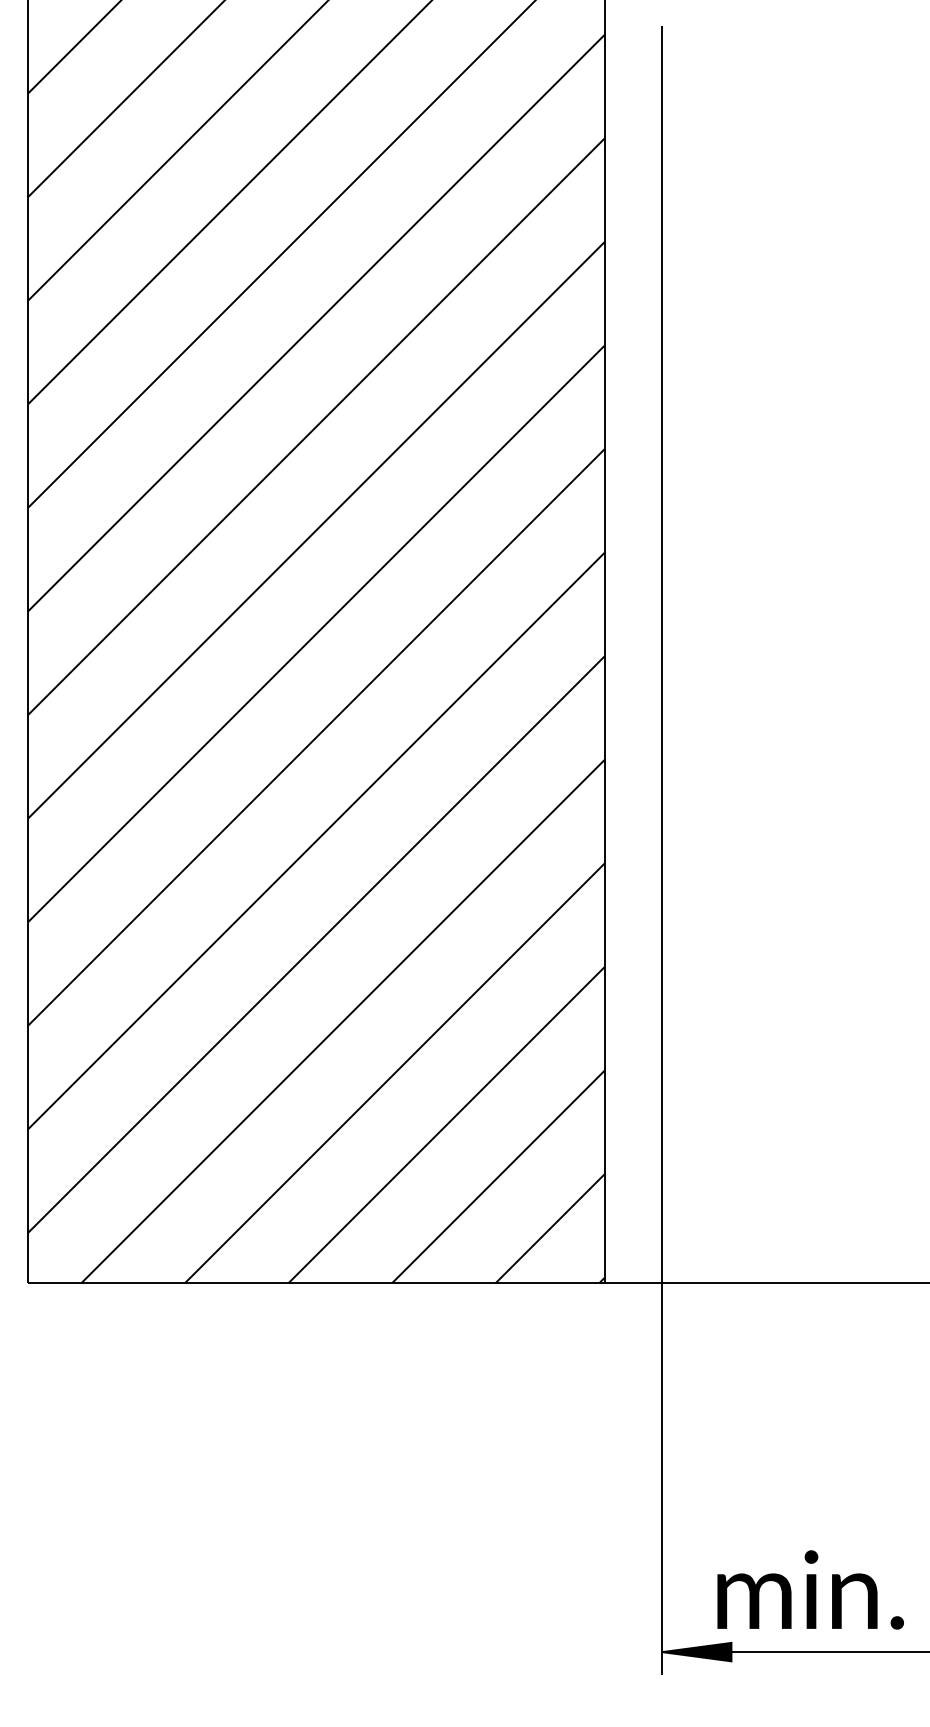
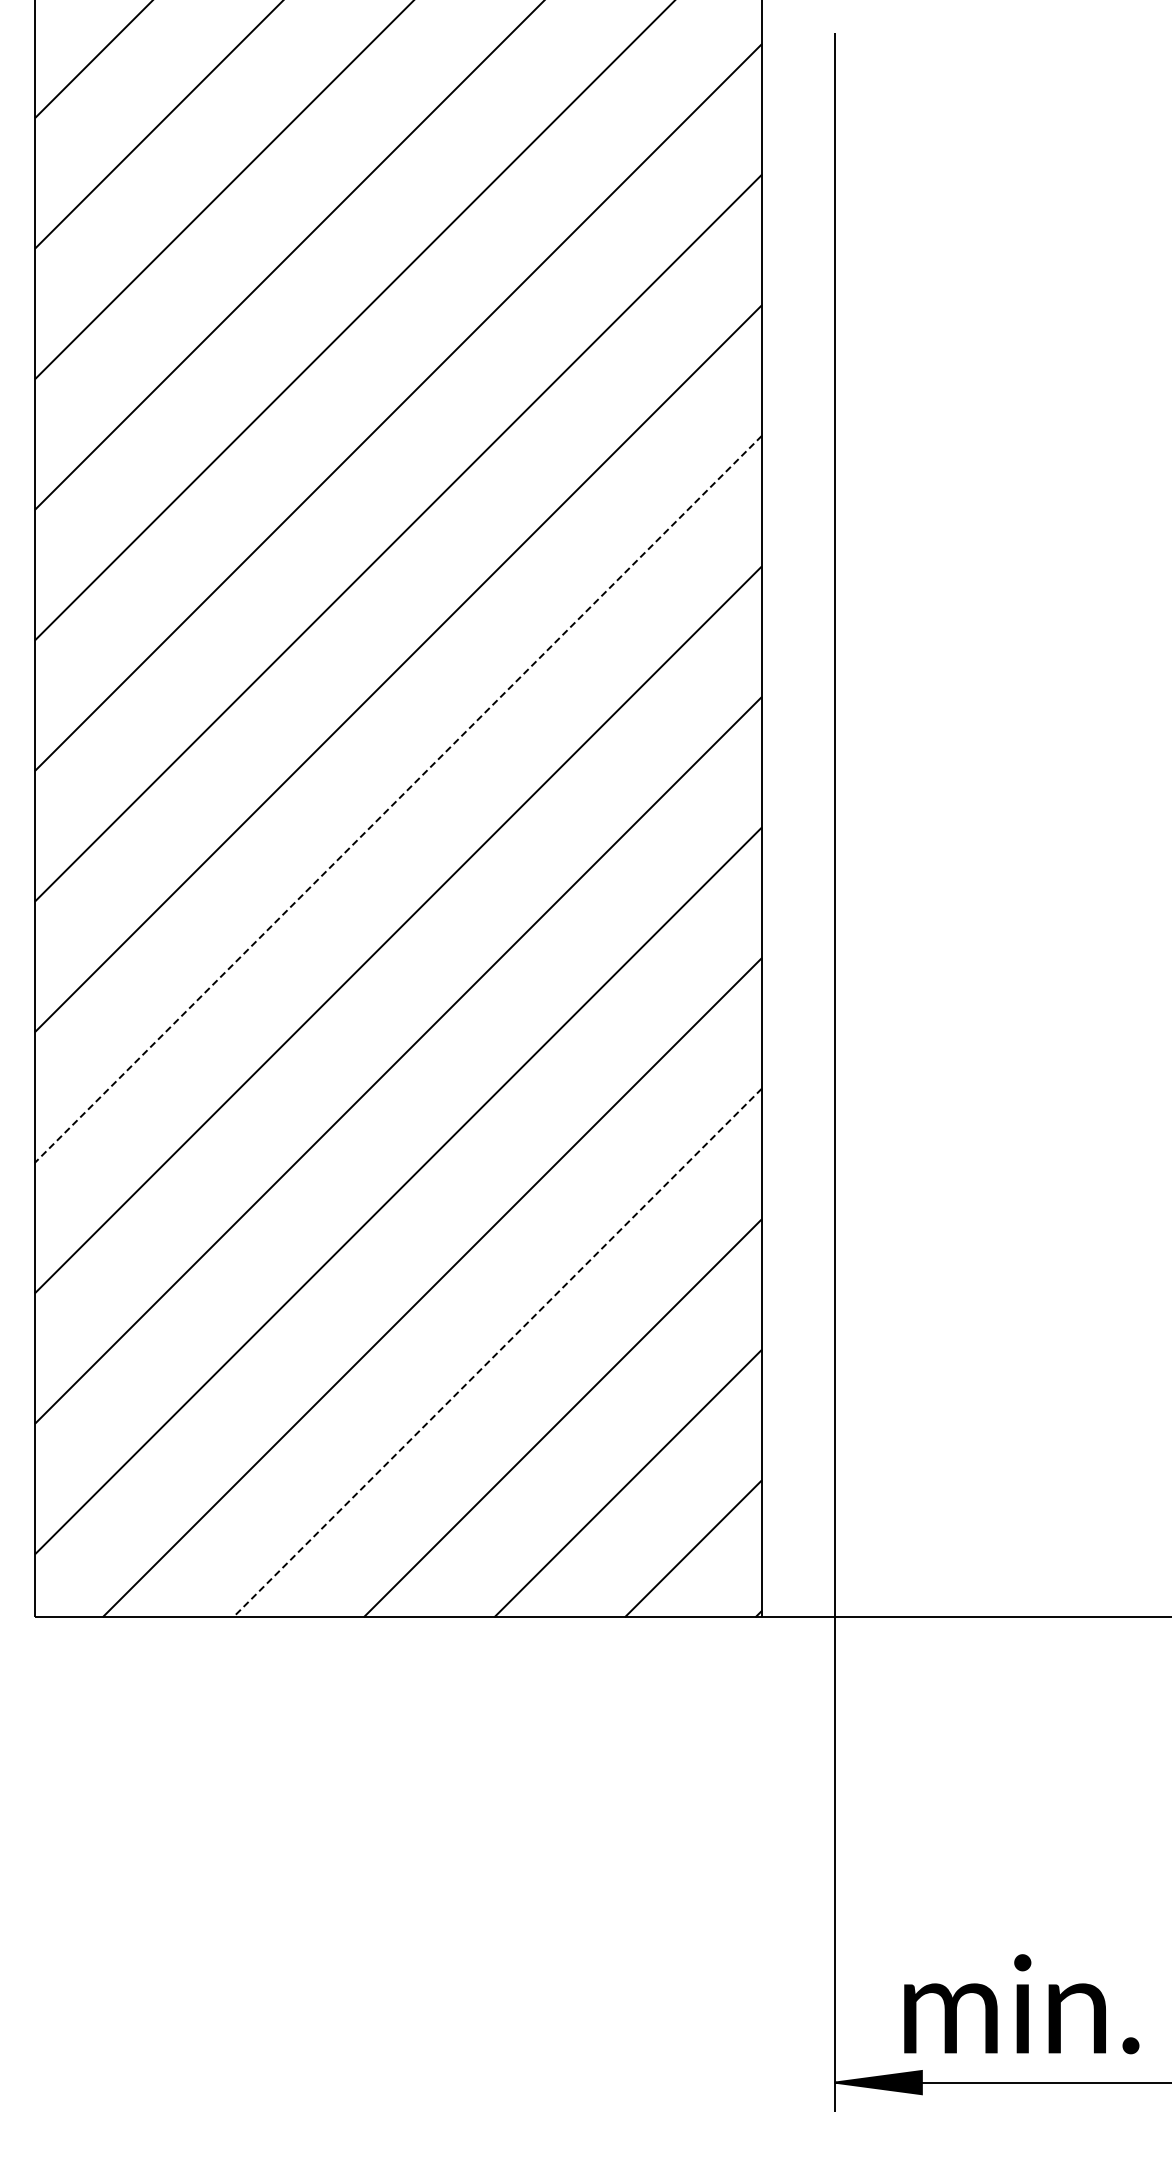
line: (316, 634) -> (398, 799), solid -> dashed
line: (394, 1072) -> (497, 1352), solid -> dashed

